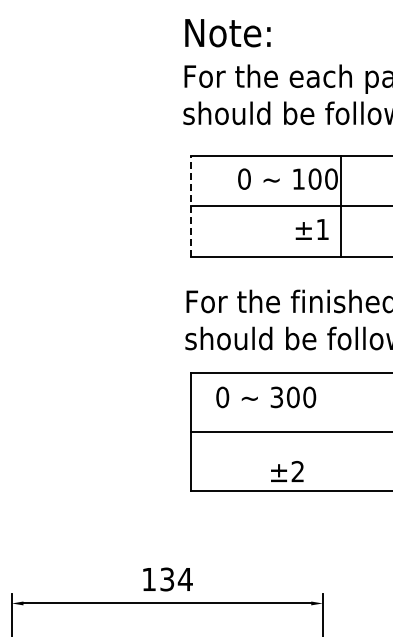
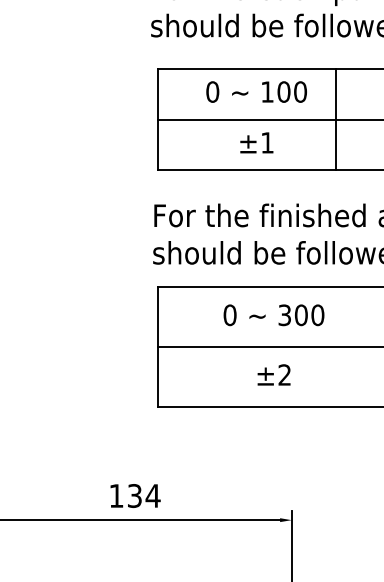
line: (190, 205) -> (158, 118), dashed -> solid
line: (340, 206) -> (335, 119), moved
text: (311, 229) -> (256, 142), moved
text: (266, 397) -> (274, 315), moved
text: (287, 471) -> (274, 374), moved

